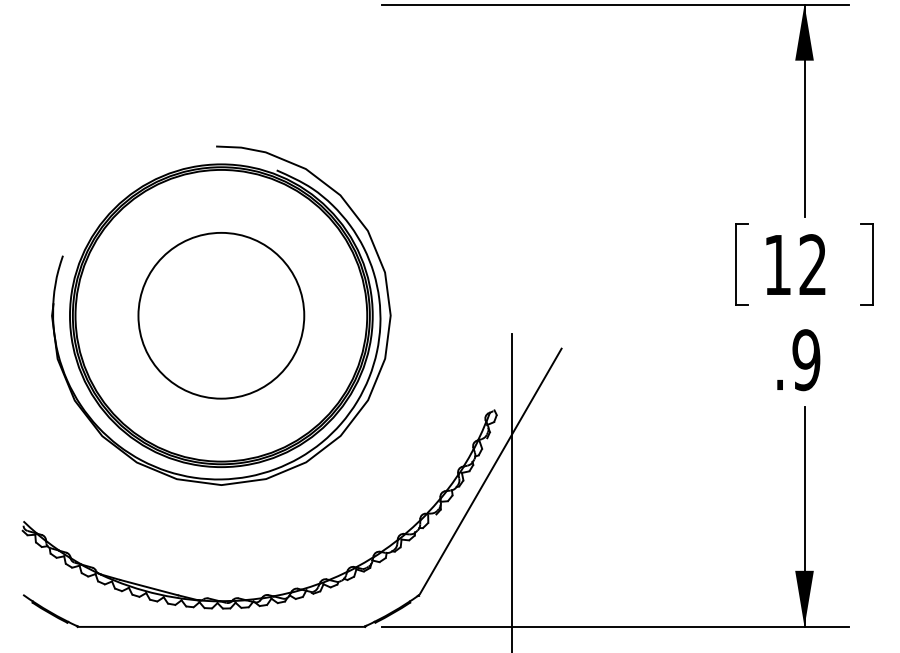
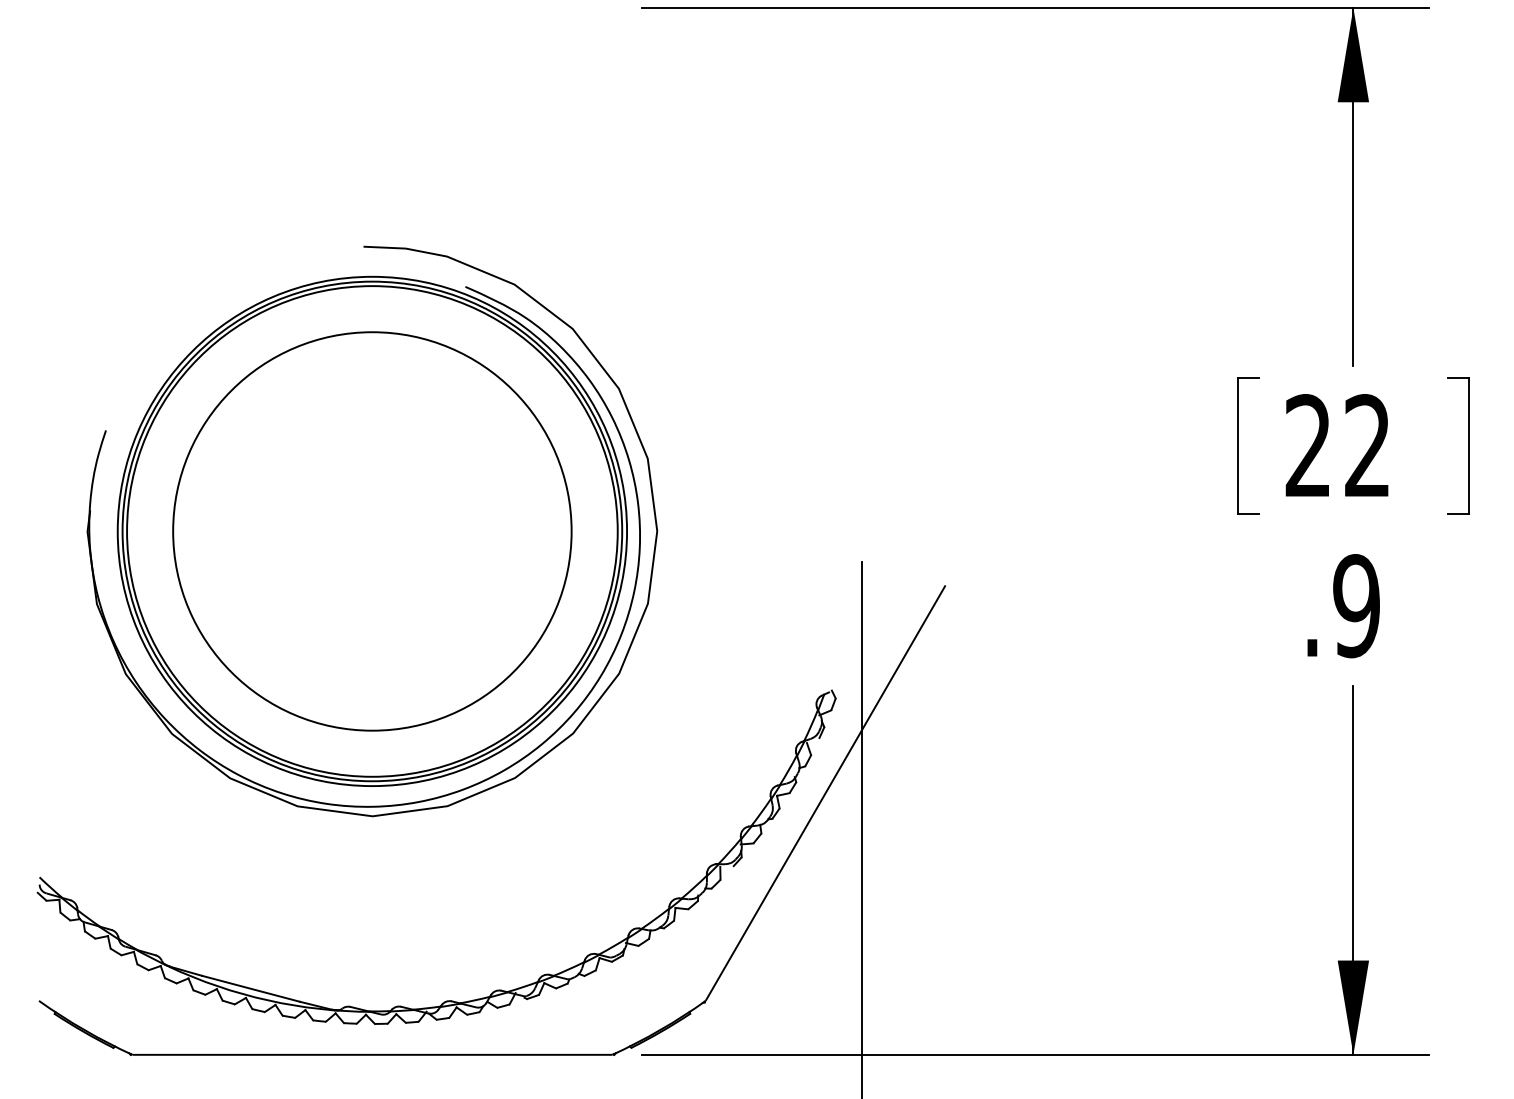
text: (777, 264) -> (1307, 445), 12 -> 22
circle: (220, 315) -> (370, 530), size x1.43

